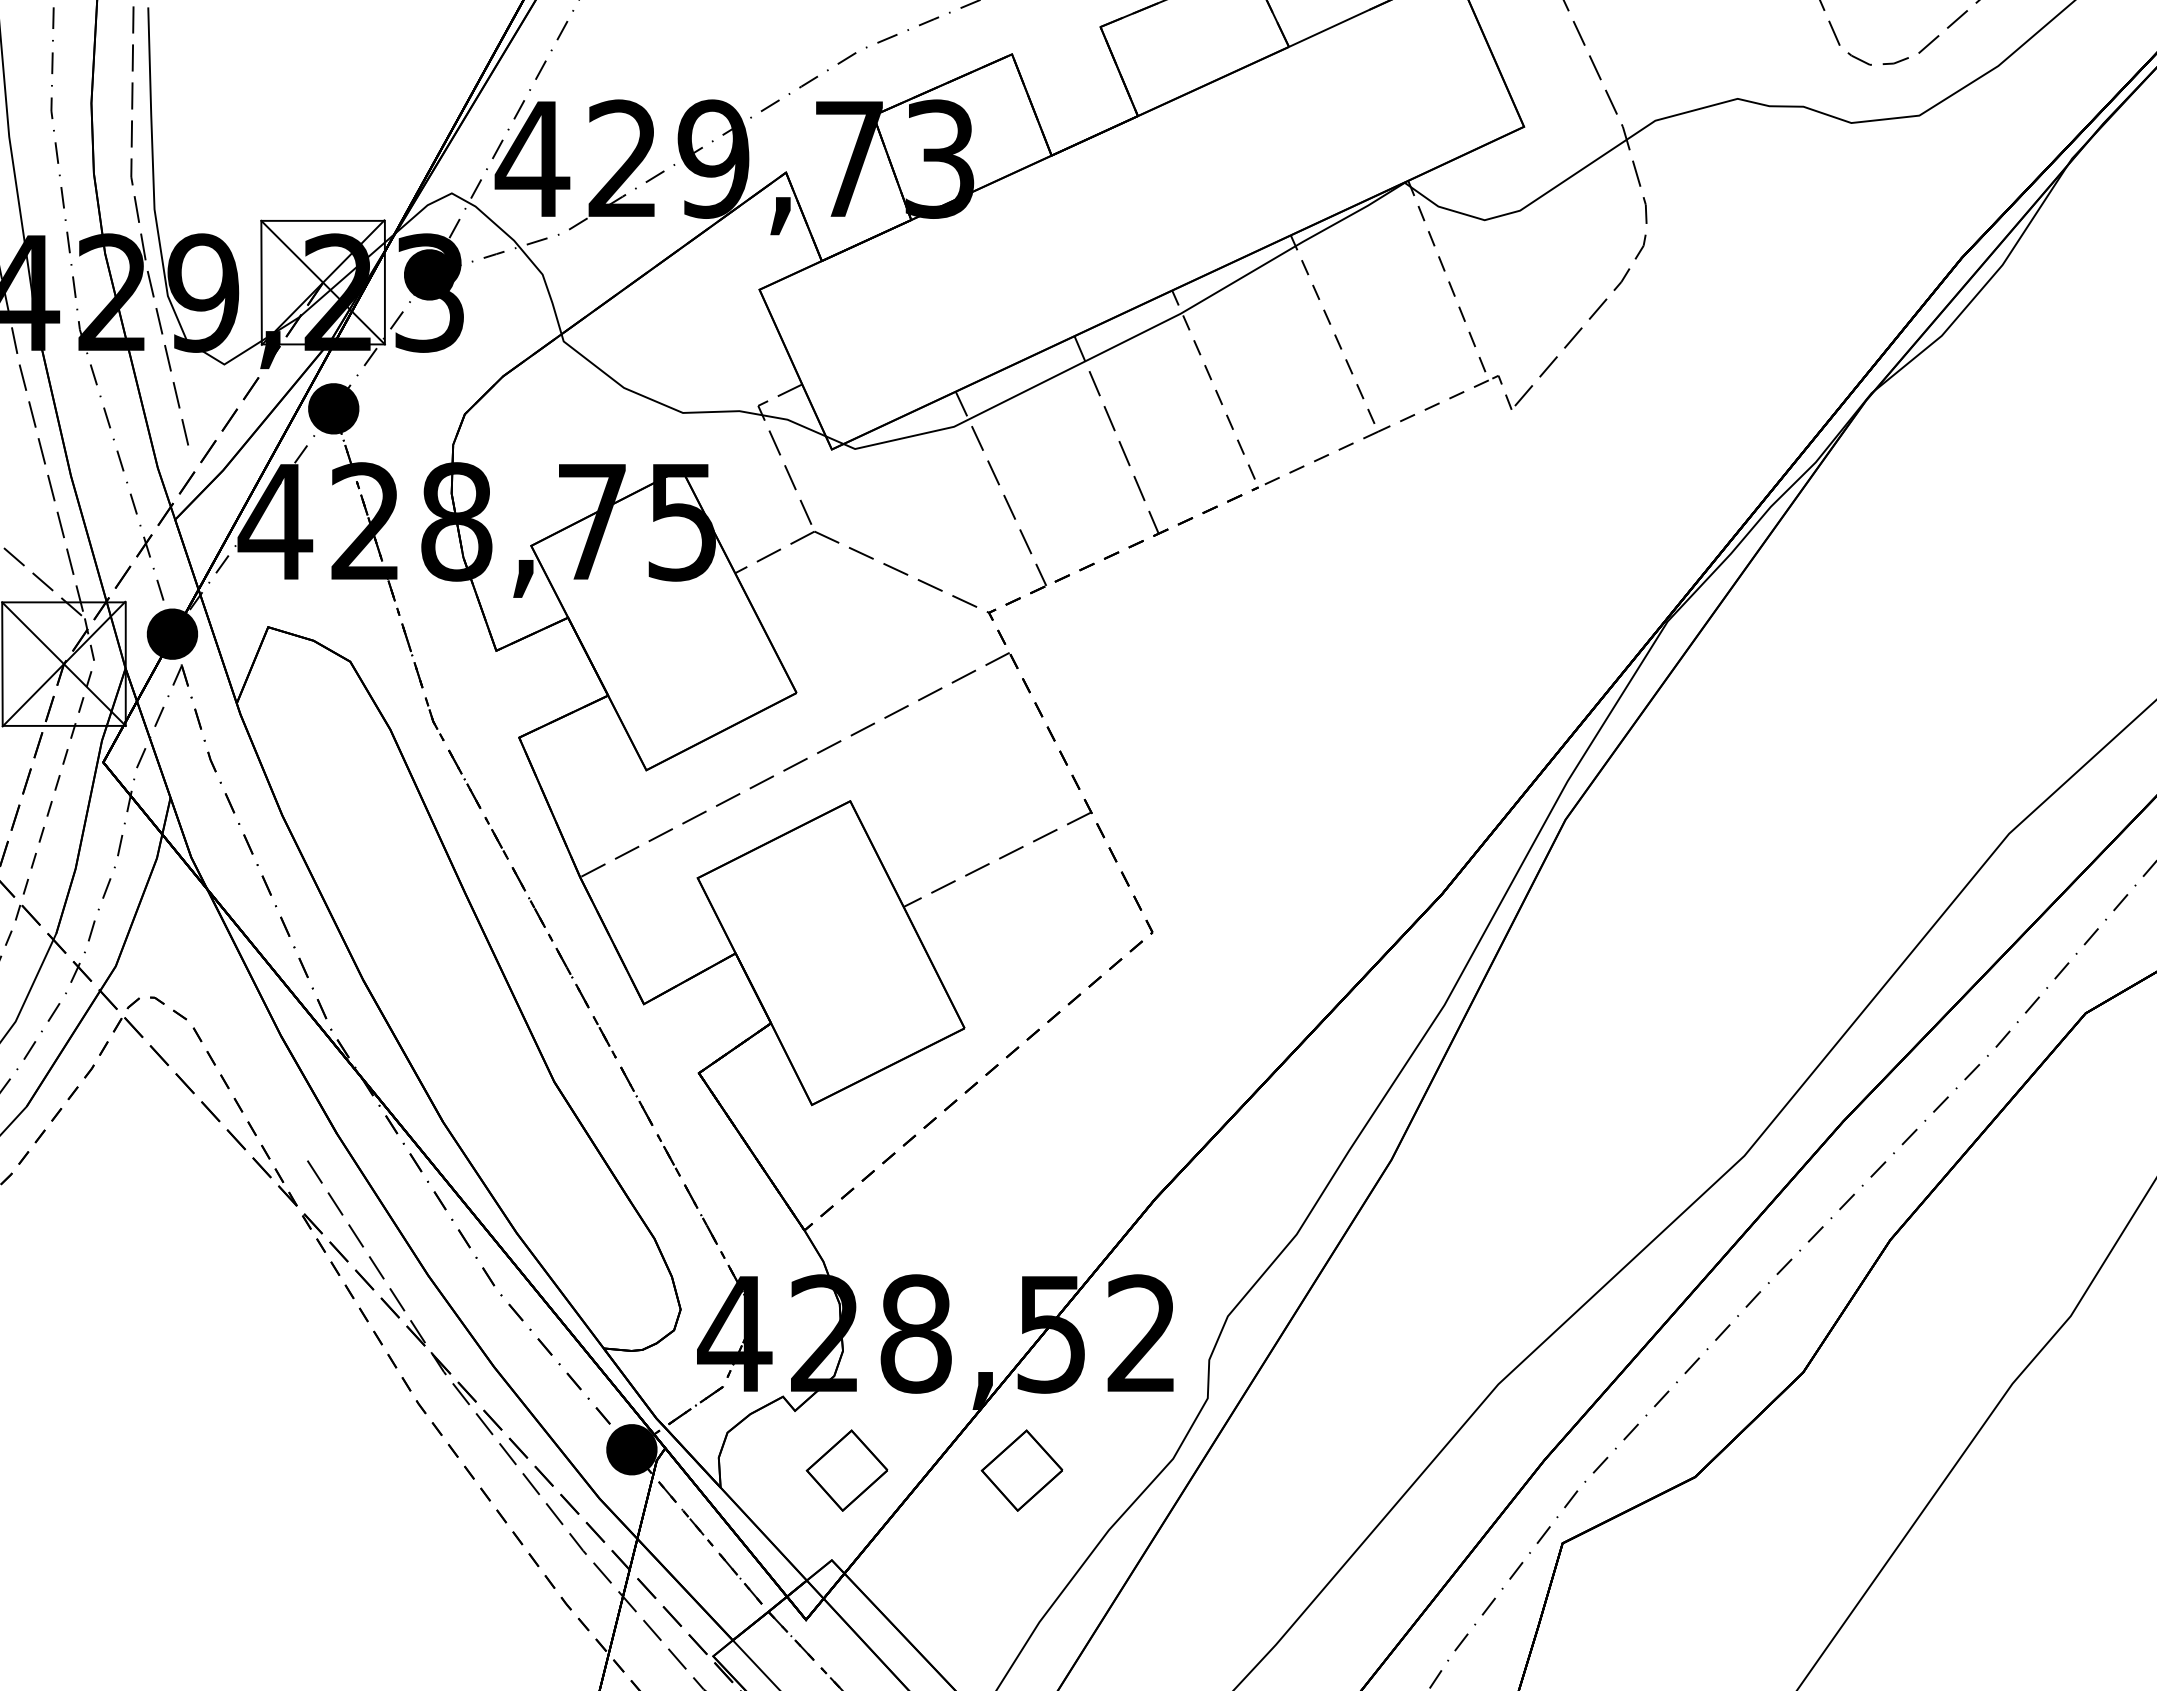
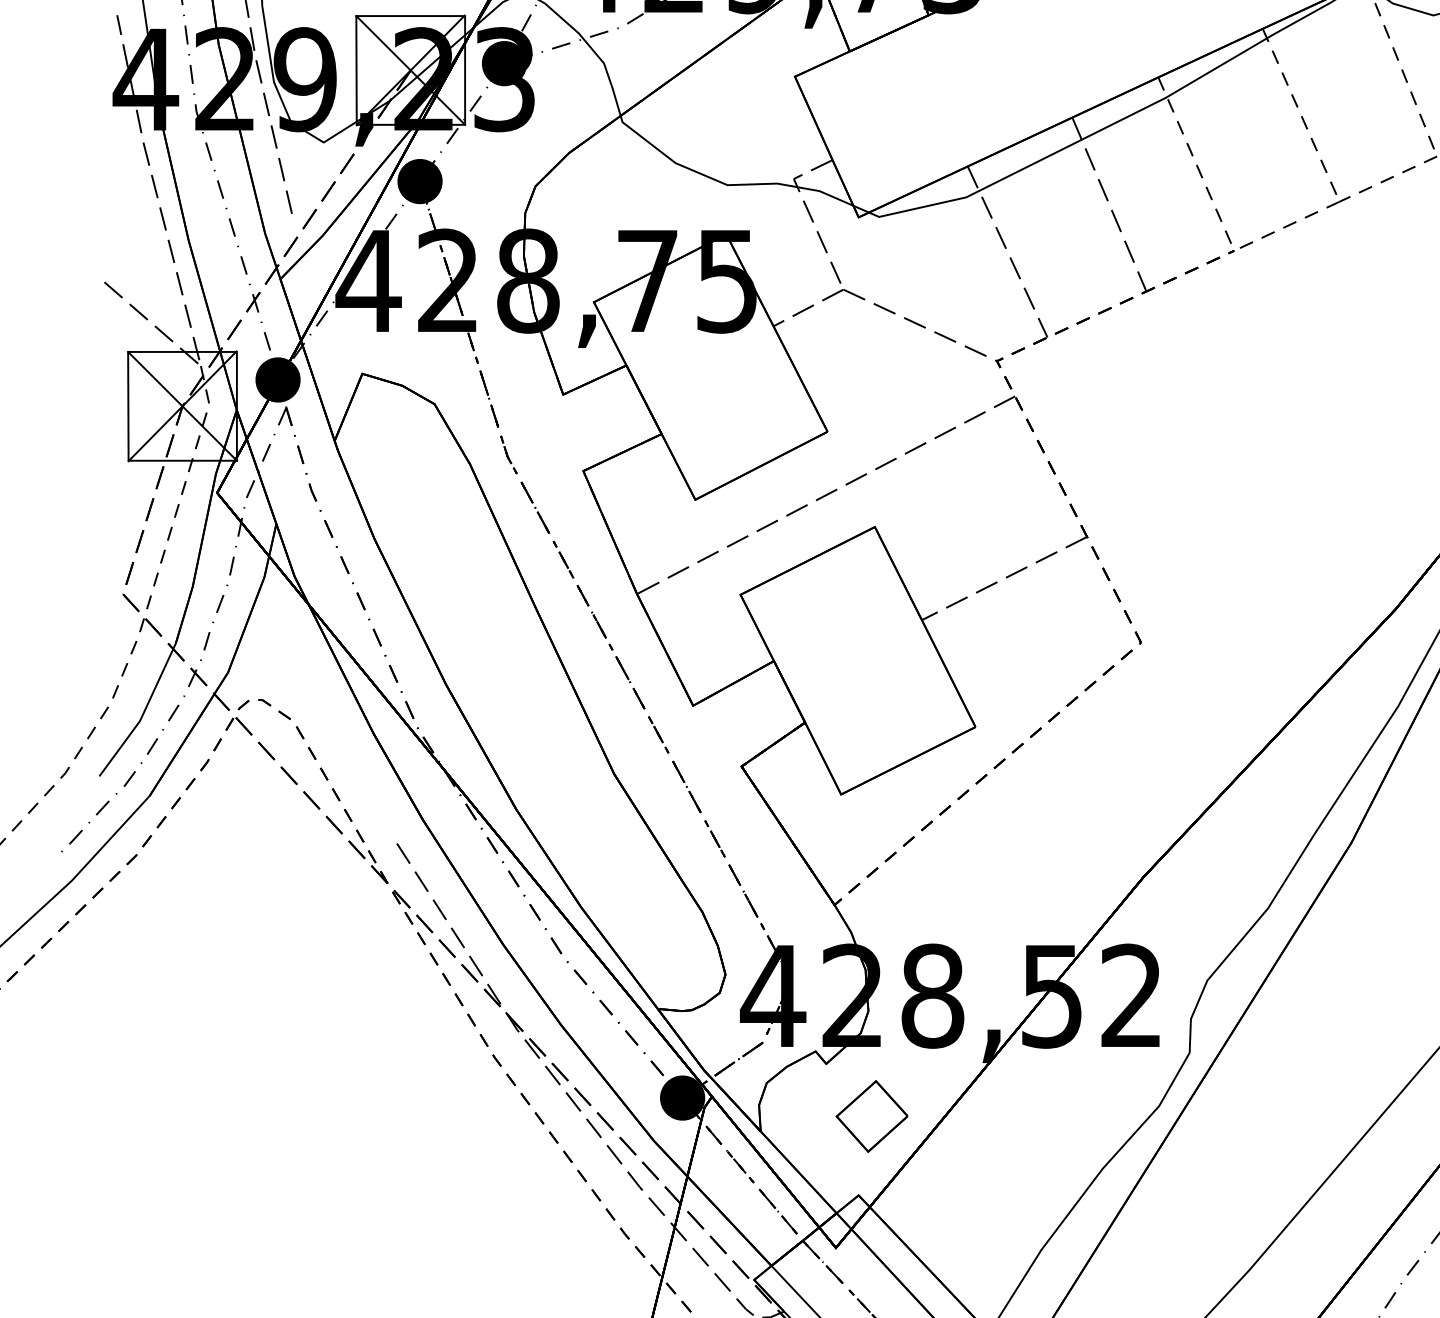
part: (1021, 1470) -> (1025, 1116), removed

